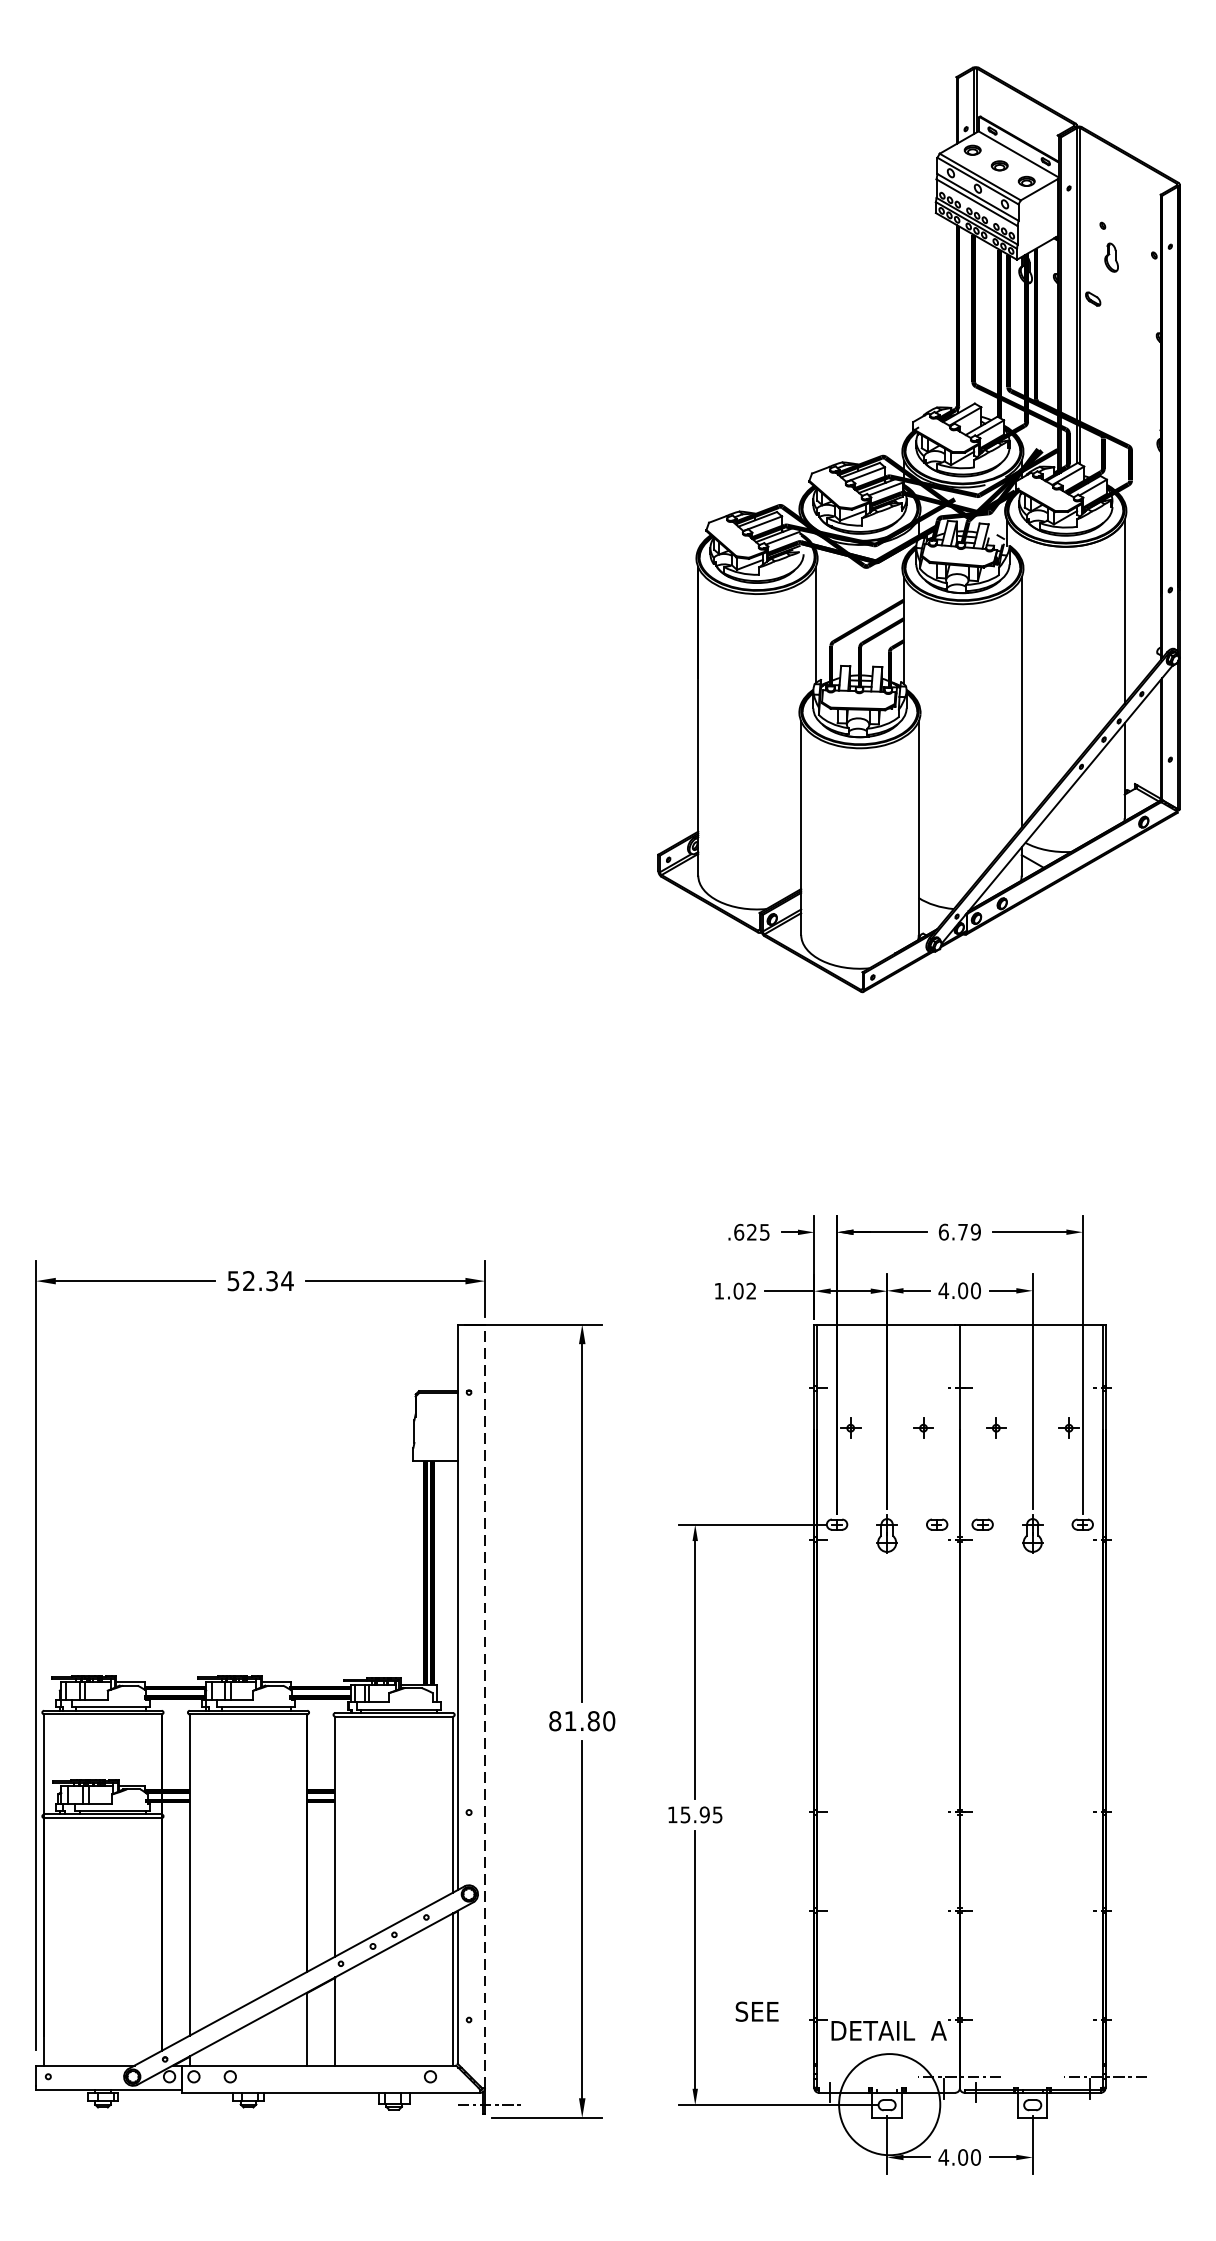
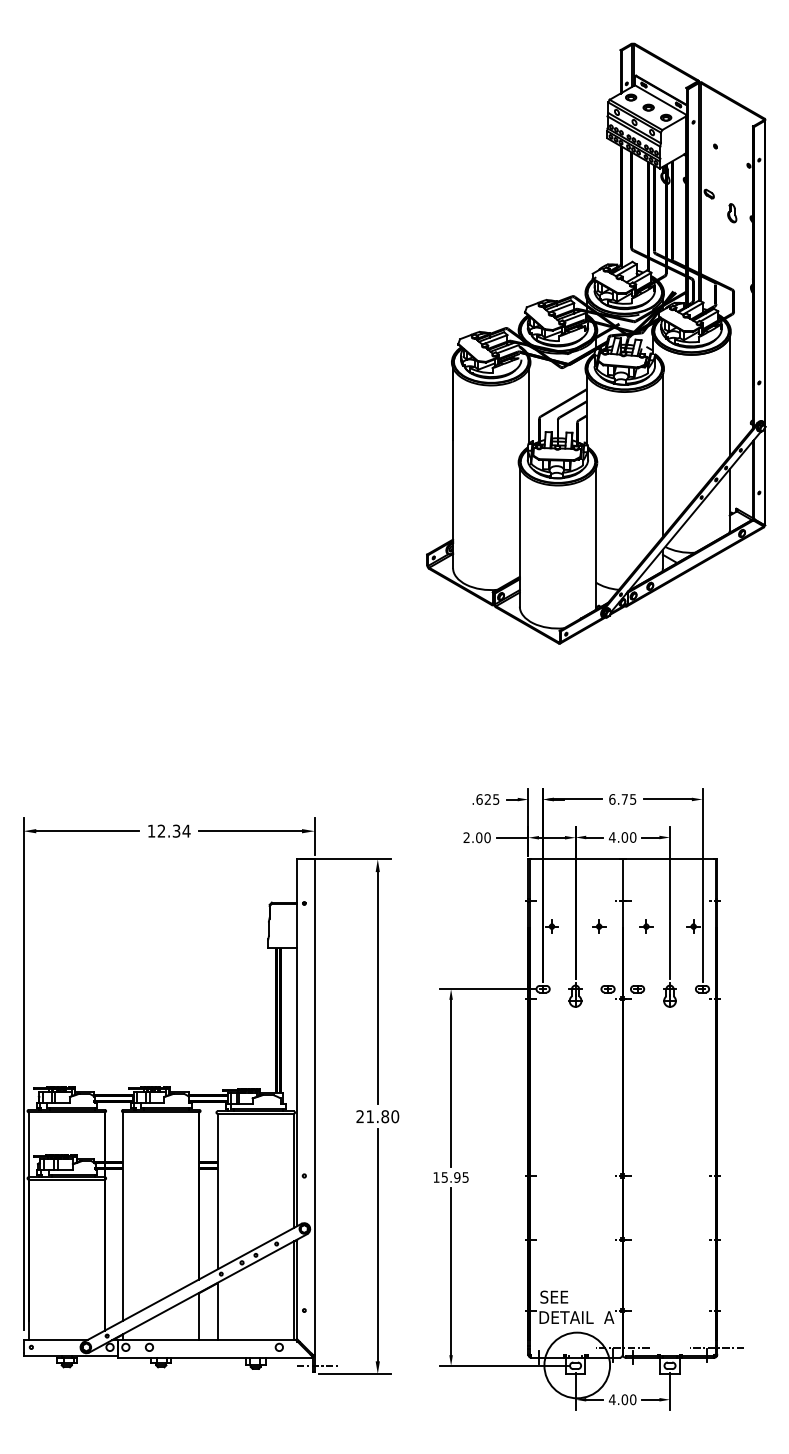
part: (1112, 258) -> (732, 213), moved
text: (976, 1232) -> (633, 799), 6.79 -> 6.75
text: (233, 1280) -> (151, 830), 52.34 -> 12.34
text: (734, 1290) -> (476, 837), 1.02 -> 2.00
line: (484, 1707) -> (314, 1107), dashed -> solid
text: (555, 1720) -> (360, 1116), 81.80 -> 21.80
text: (757, 2010) -> (554, 1296), moved

